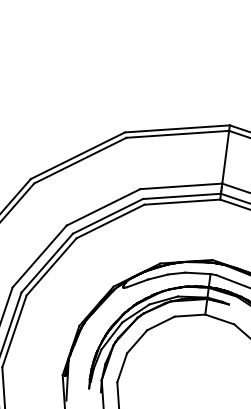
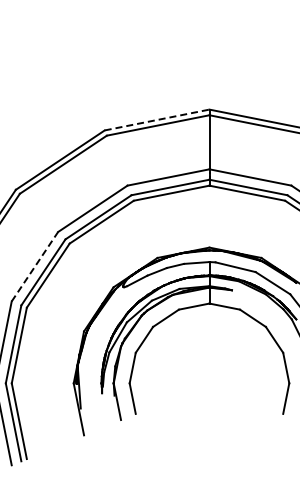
line: (177, 128) -> (157, 119), solid -> dashed
line: (39, 256) -> (34, 266), solid -> dashed

